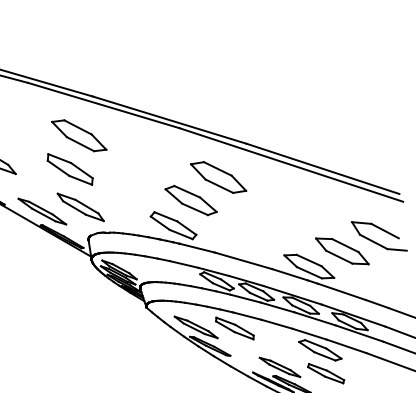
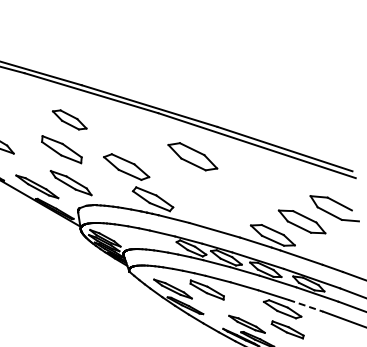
part: (78, 135) -> (69, 119), size x0.7
part: (191, 199) -> (126, 166), moved
line: (347, 346) -> (306, 305), solid -> dashed

